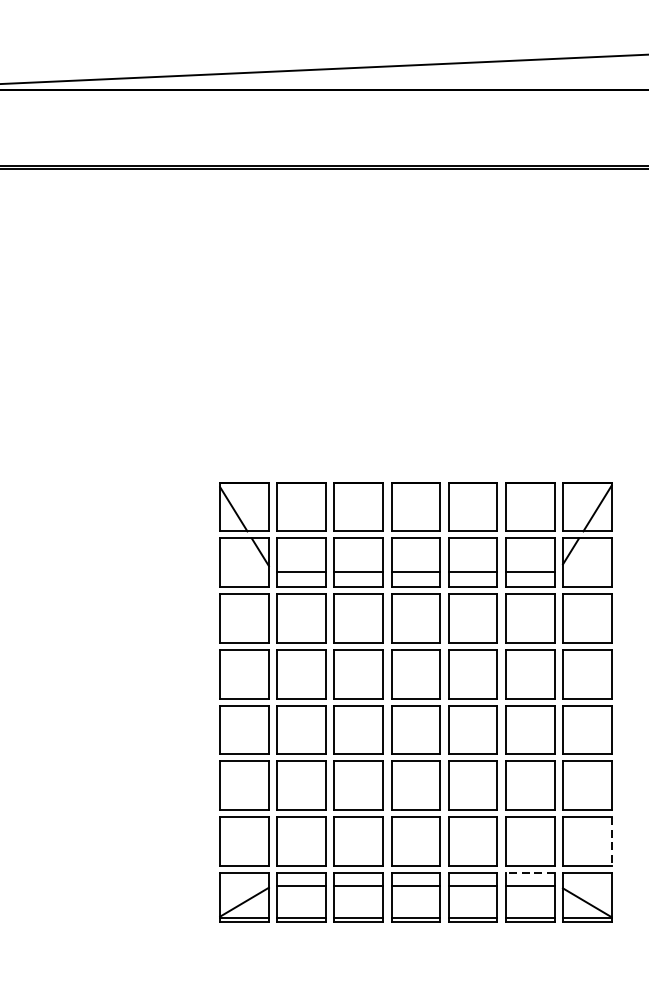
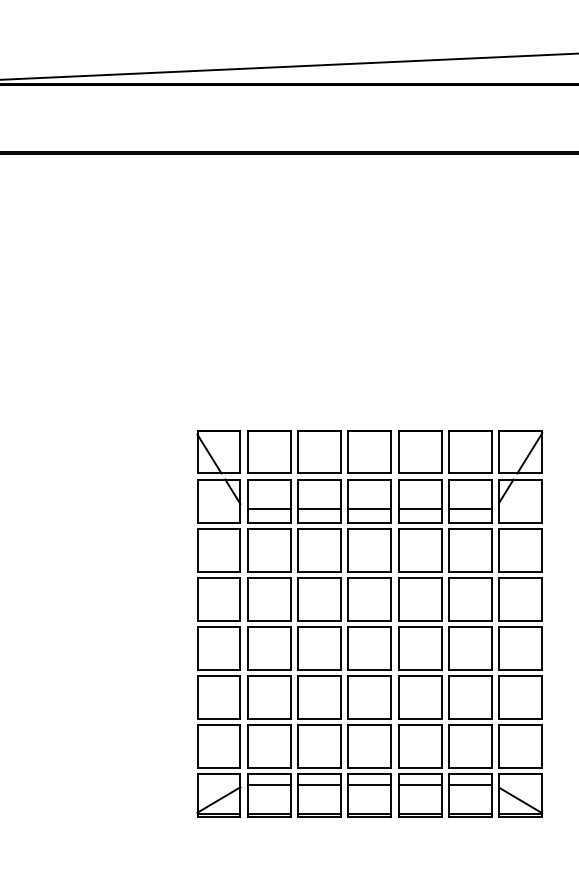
line: (612, 842) -> (542, 747), dashed -> solid
line: (530, 873) -> (470, 774), dashed -> solid

